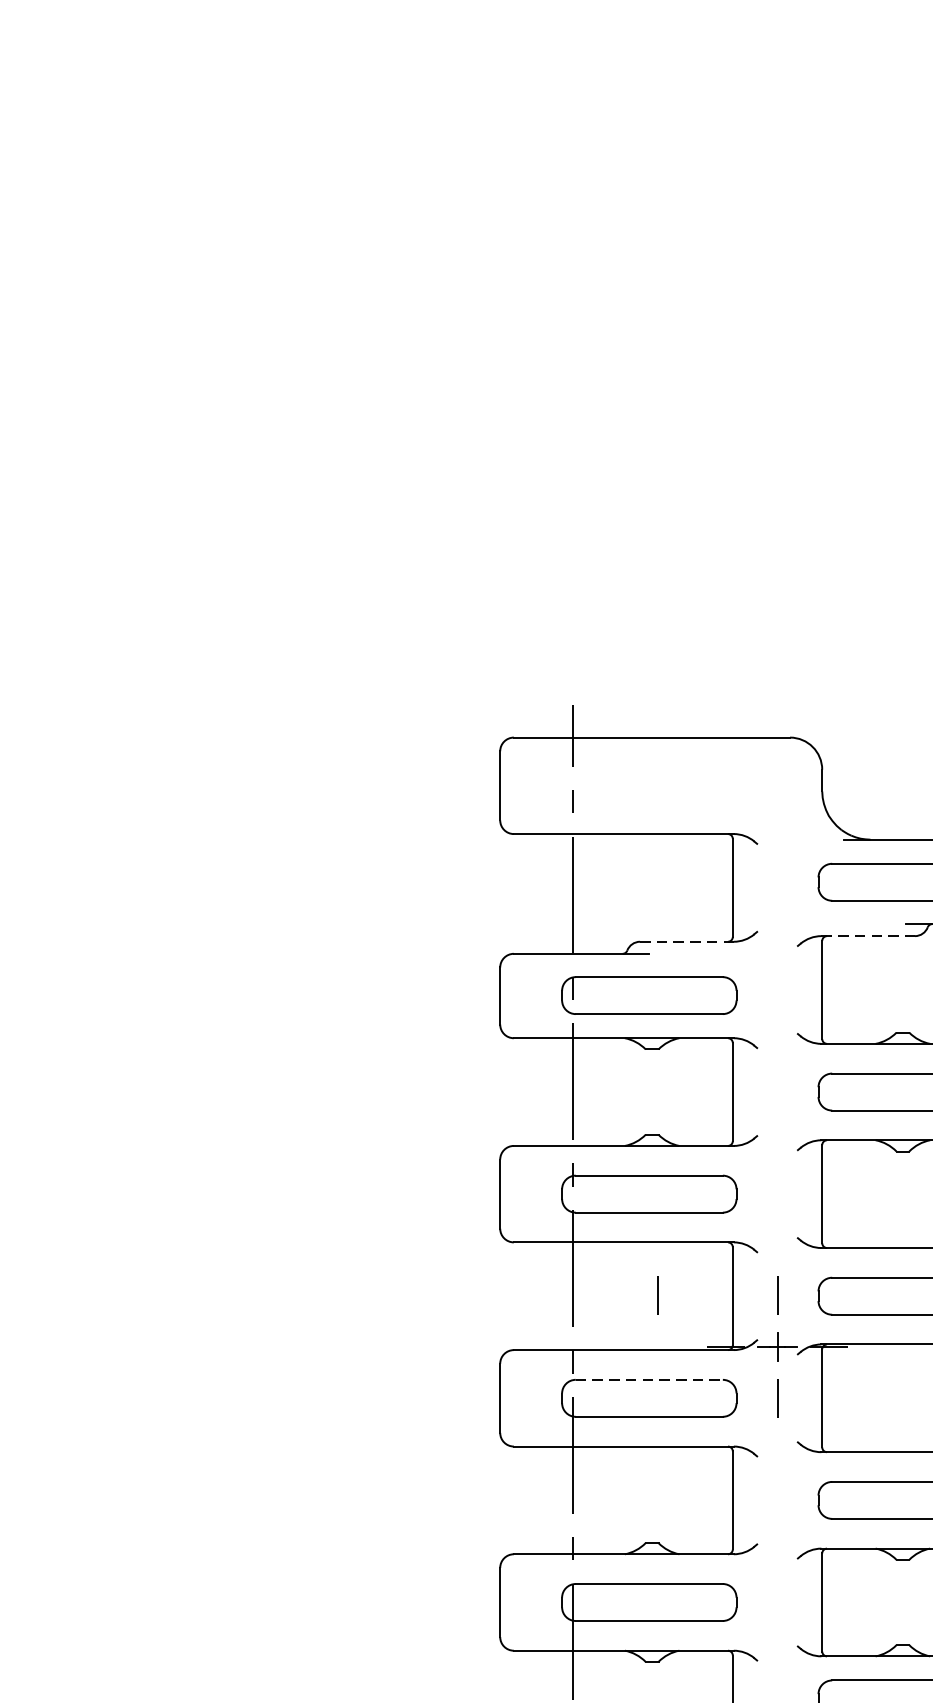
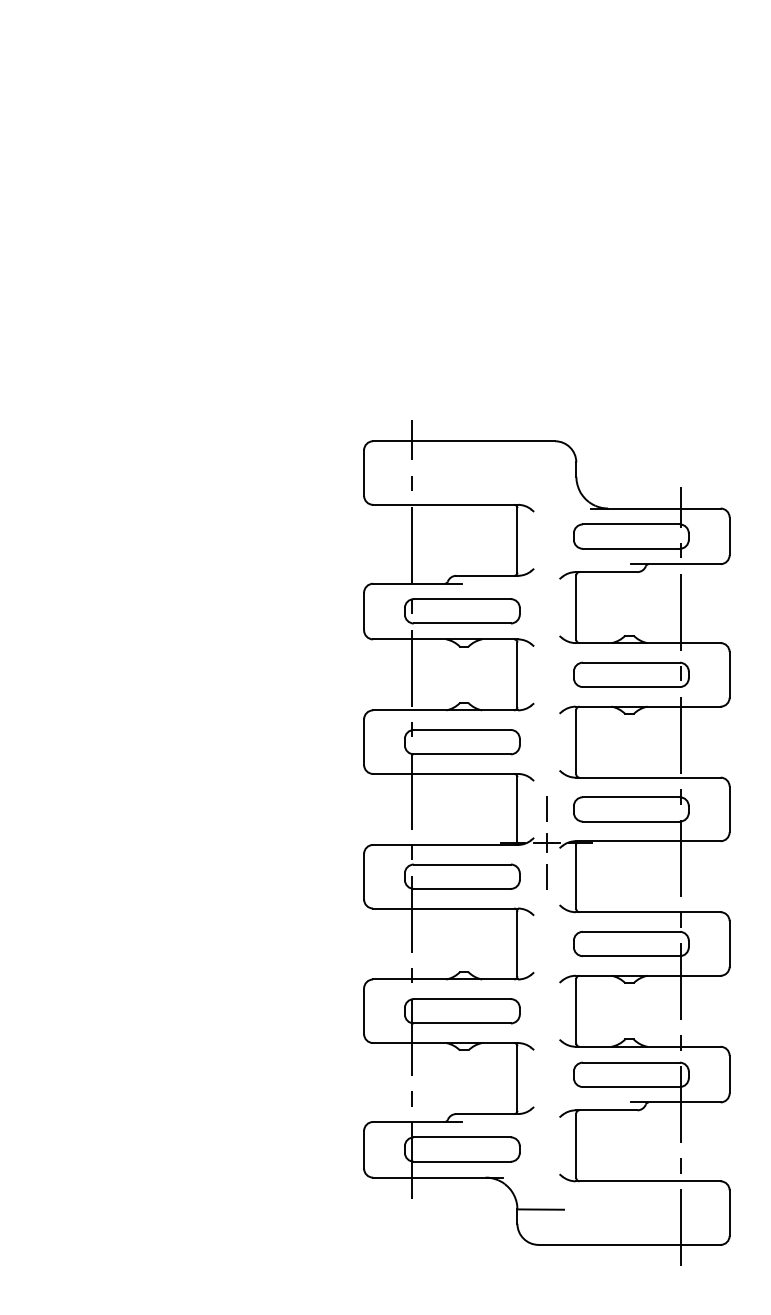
line: (868, 936) -> (606, 572), dashed -> solid
line: (687, 941) -> (487, 575), dashed -> solid
line: (657, 1294) -> (467, 808), removed
line: (649, 1379) -> (462, 864), dashed -> solid

